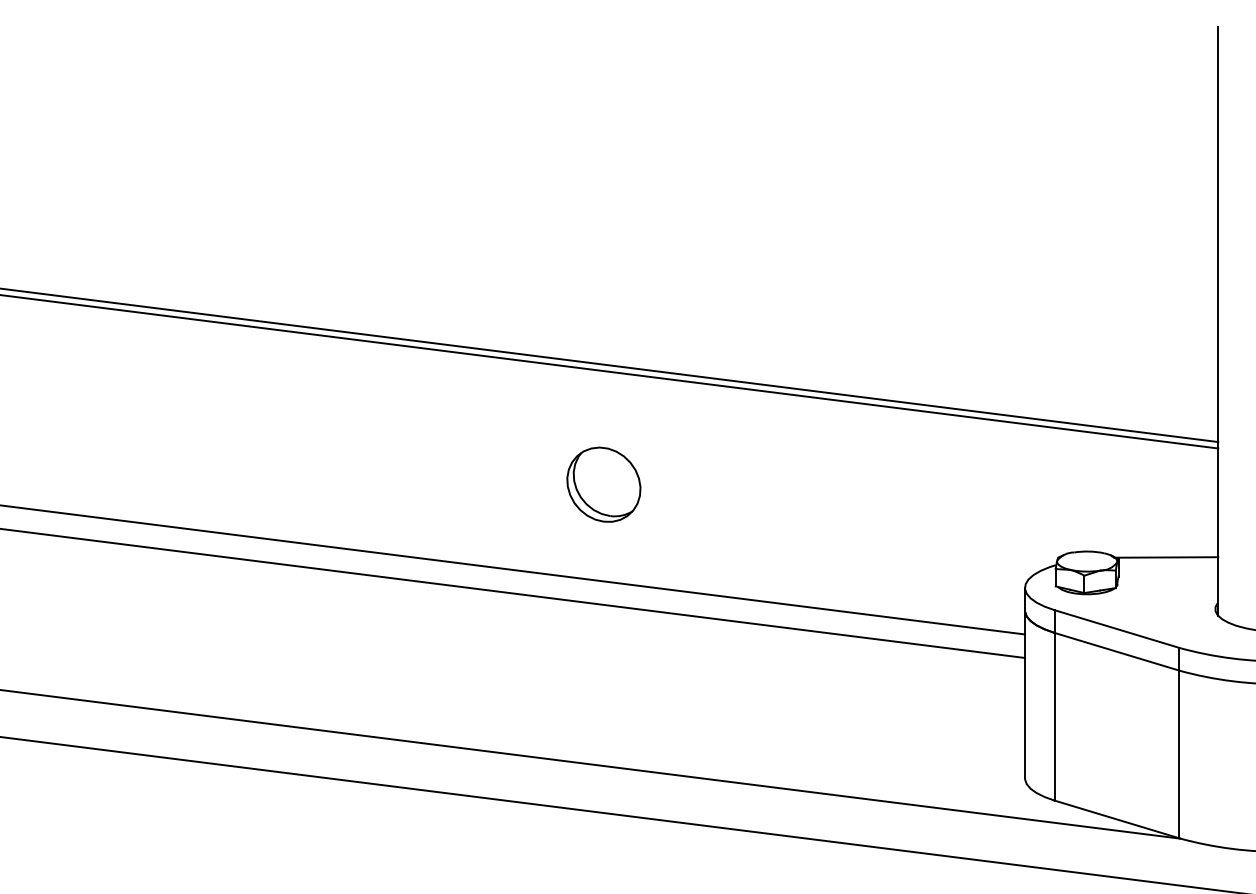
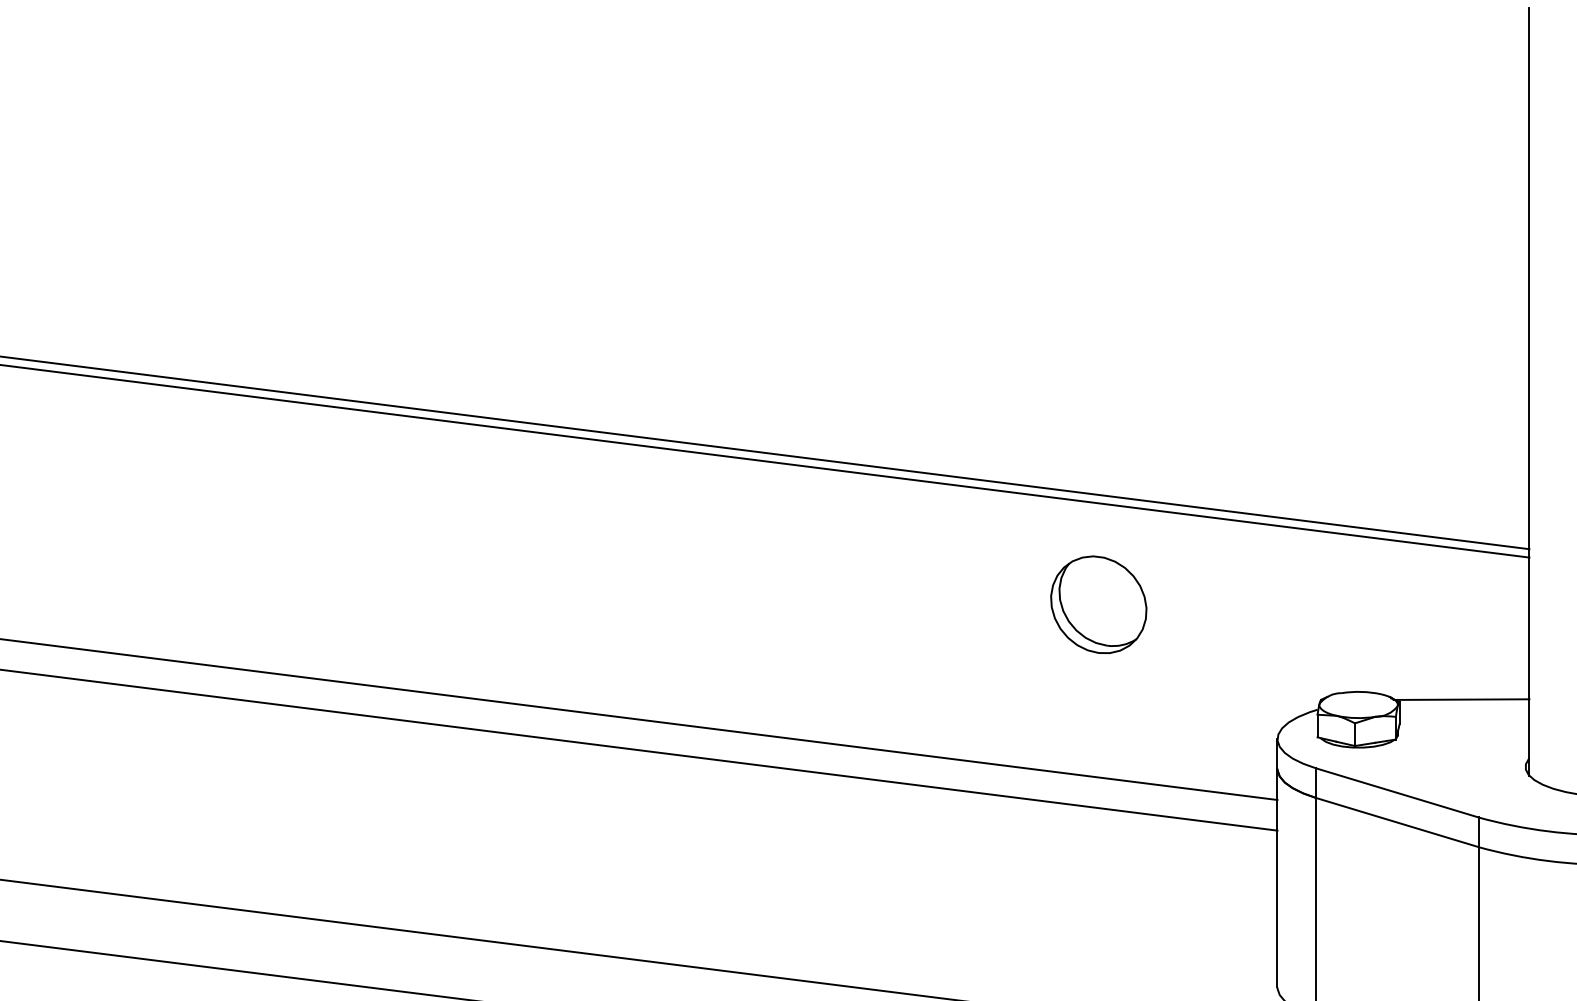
part: (603, 484) -> (1098, 604), moved

